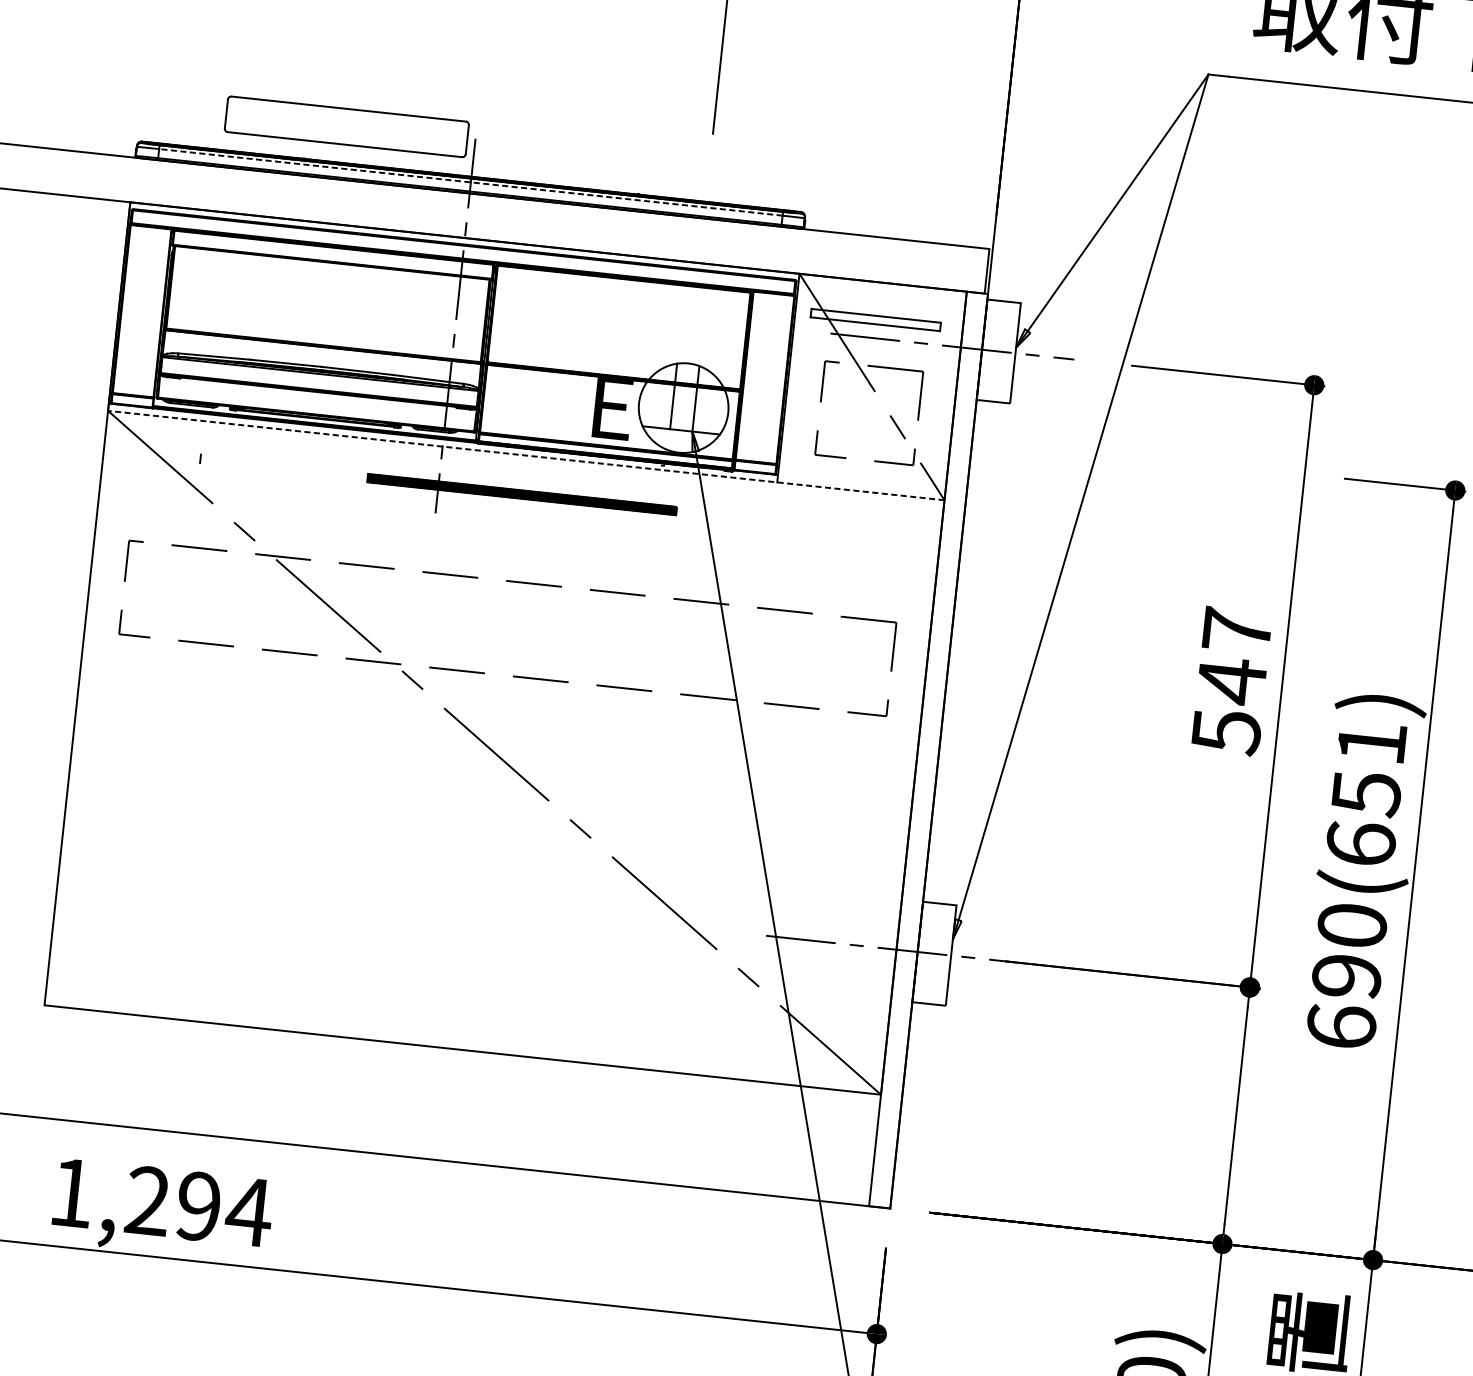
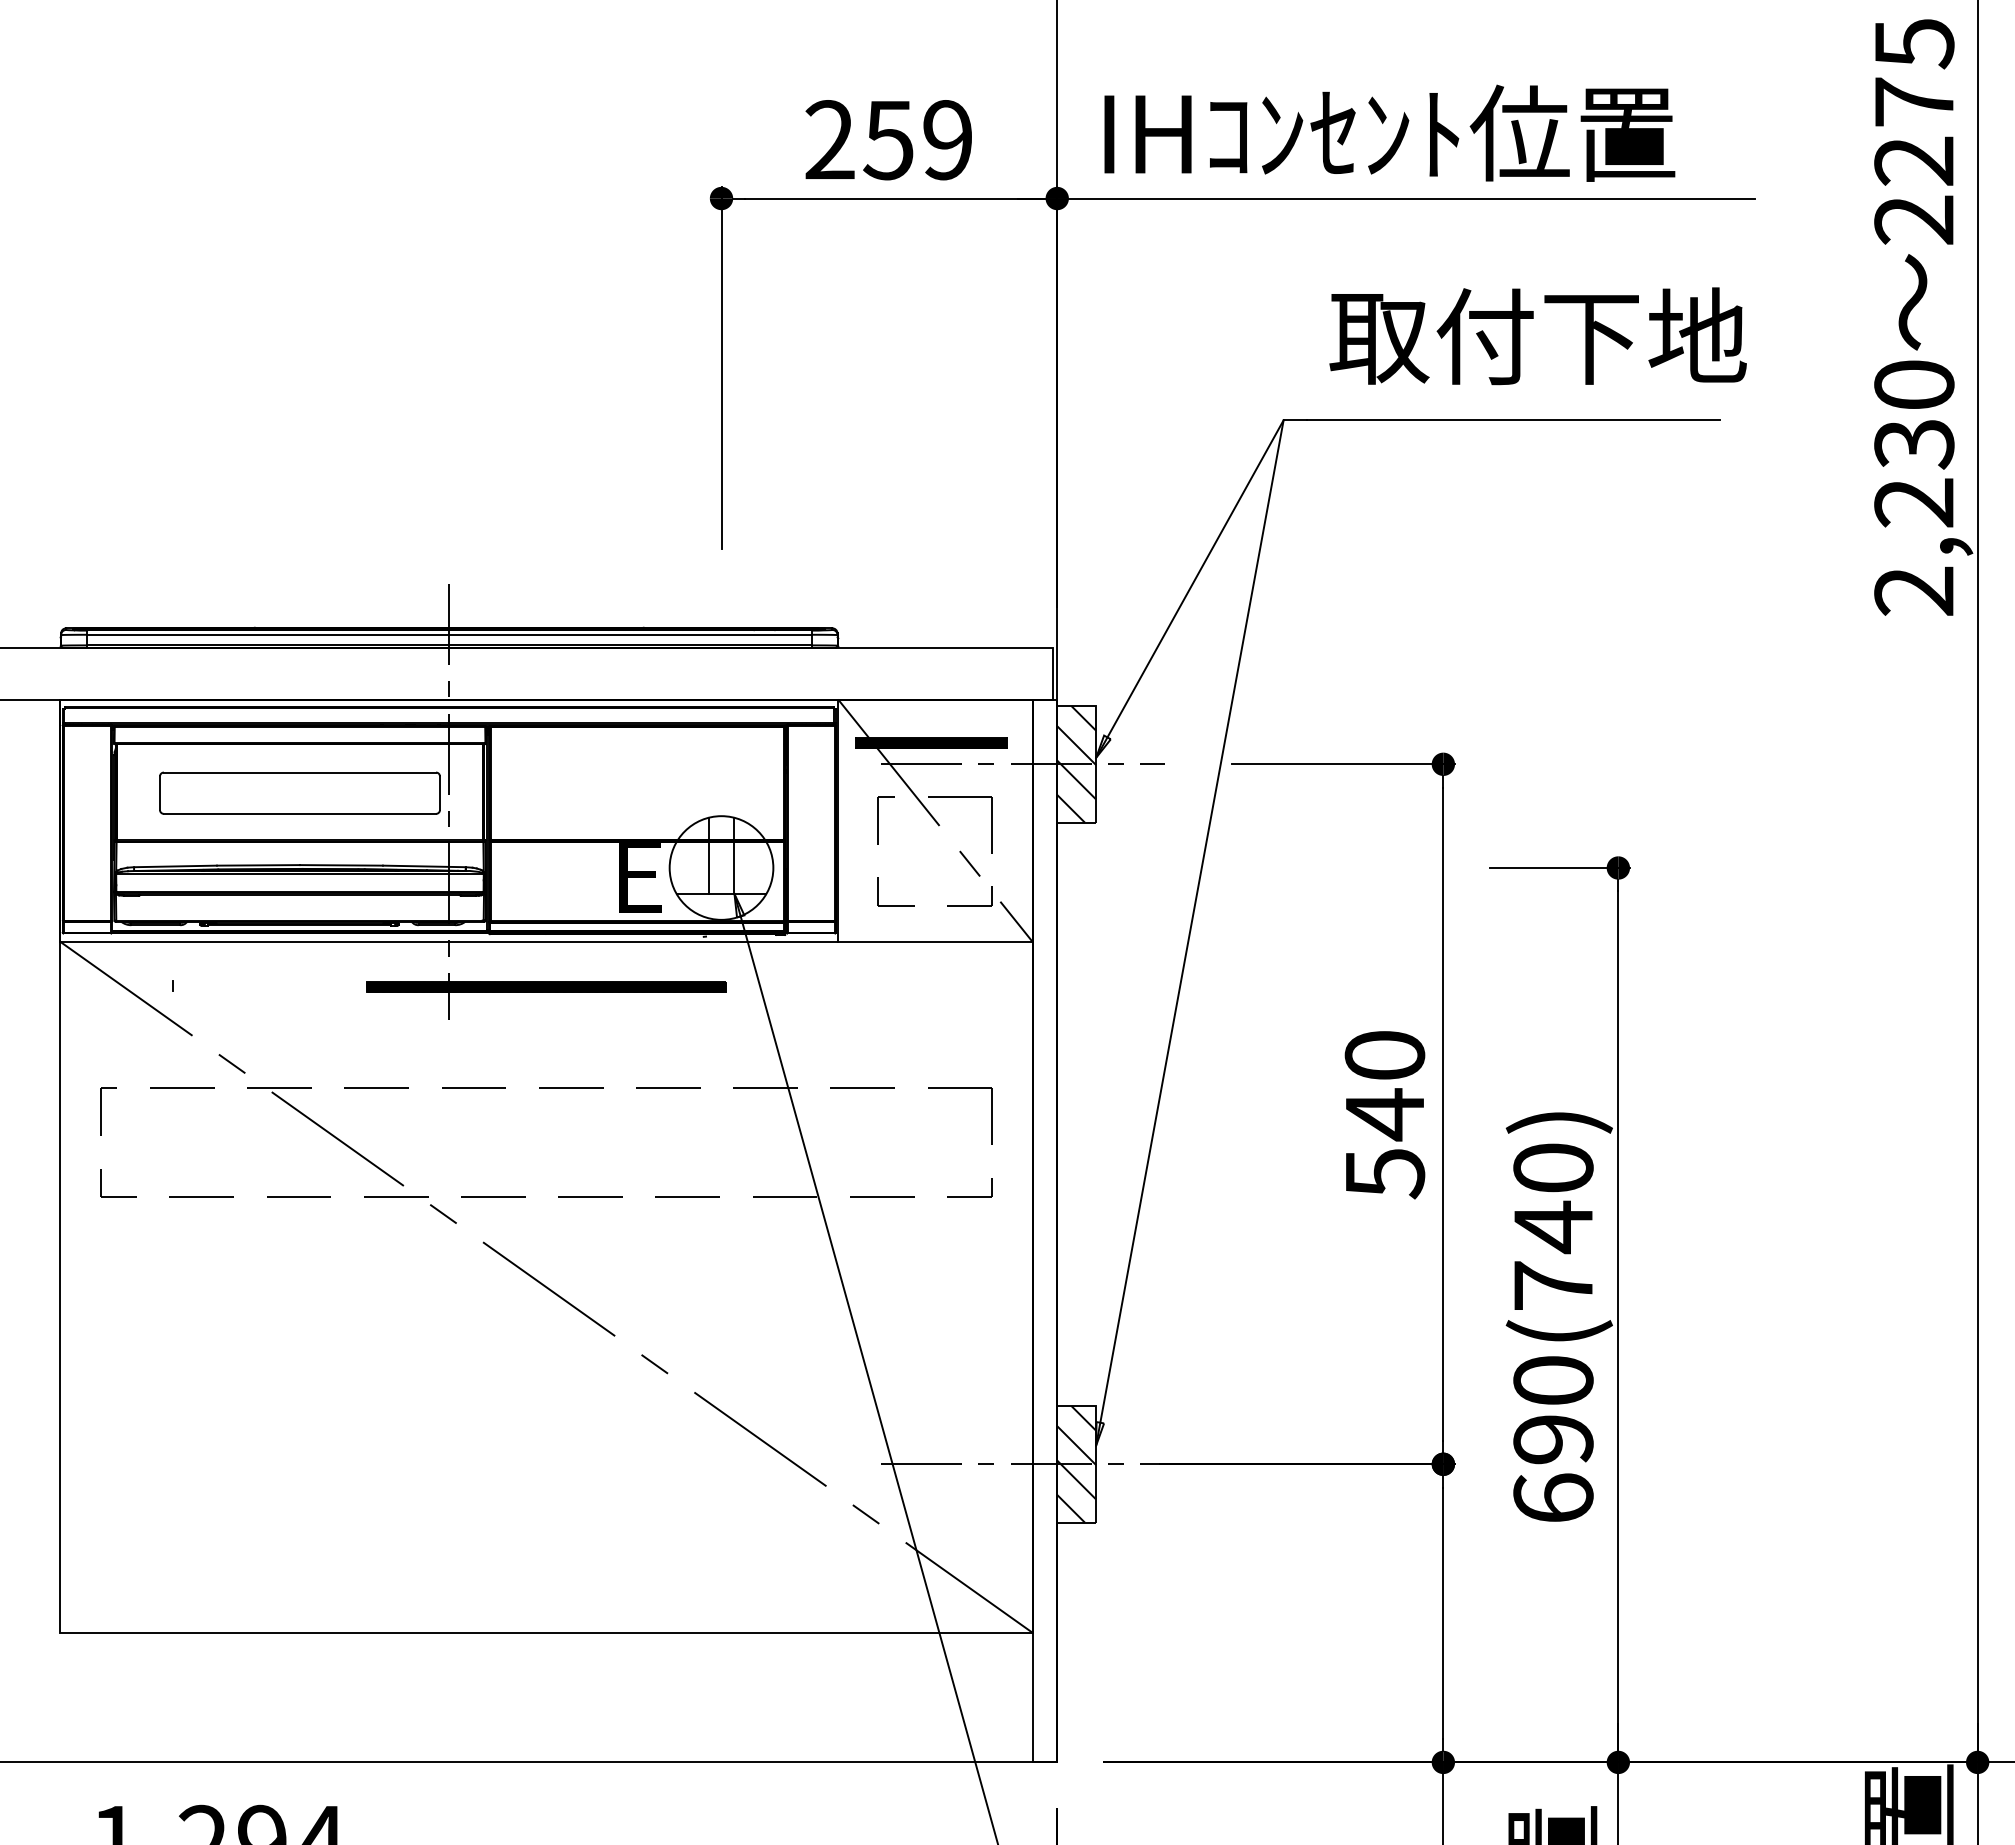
part: (346, 126) -> (299, 792), moved
line: (470, 182) -> (448, 634), dashed -> solid
hatch: (875, 320) -> (931, 743), added
hatch: (998, 350) -> (1076, 763), added
line: (526, 455) -> (546, 941), dashed -> solid
text: (1236, 630) -> (1384, 1055), 547 -> 540
text: (1366, 793) -> (1553, 1226), 690(651) -> 690(740)
hatch: (934, 953) -> (1076, 1463), added

